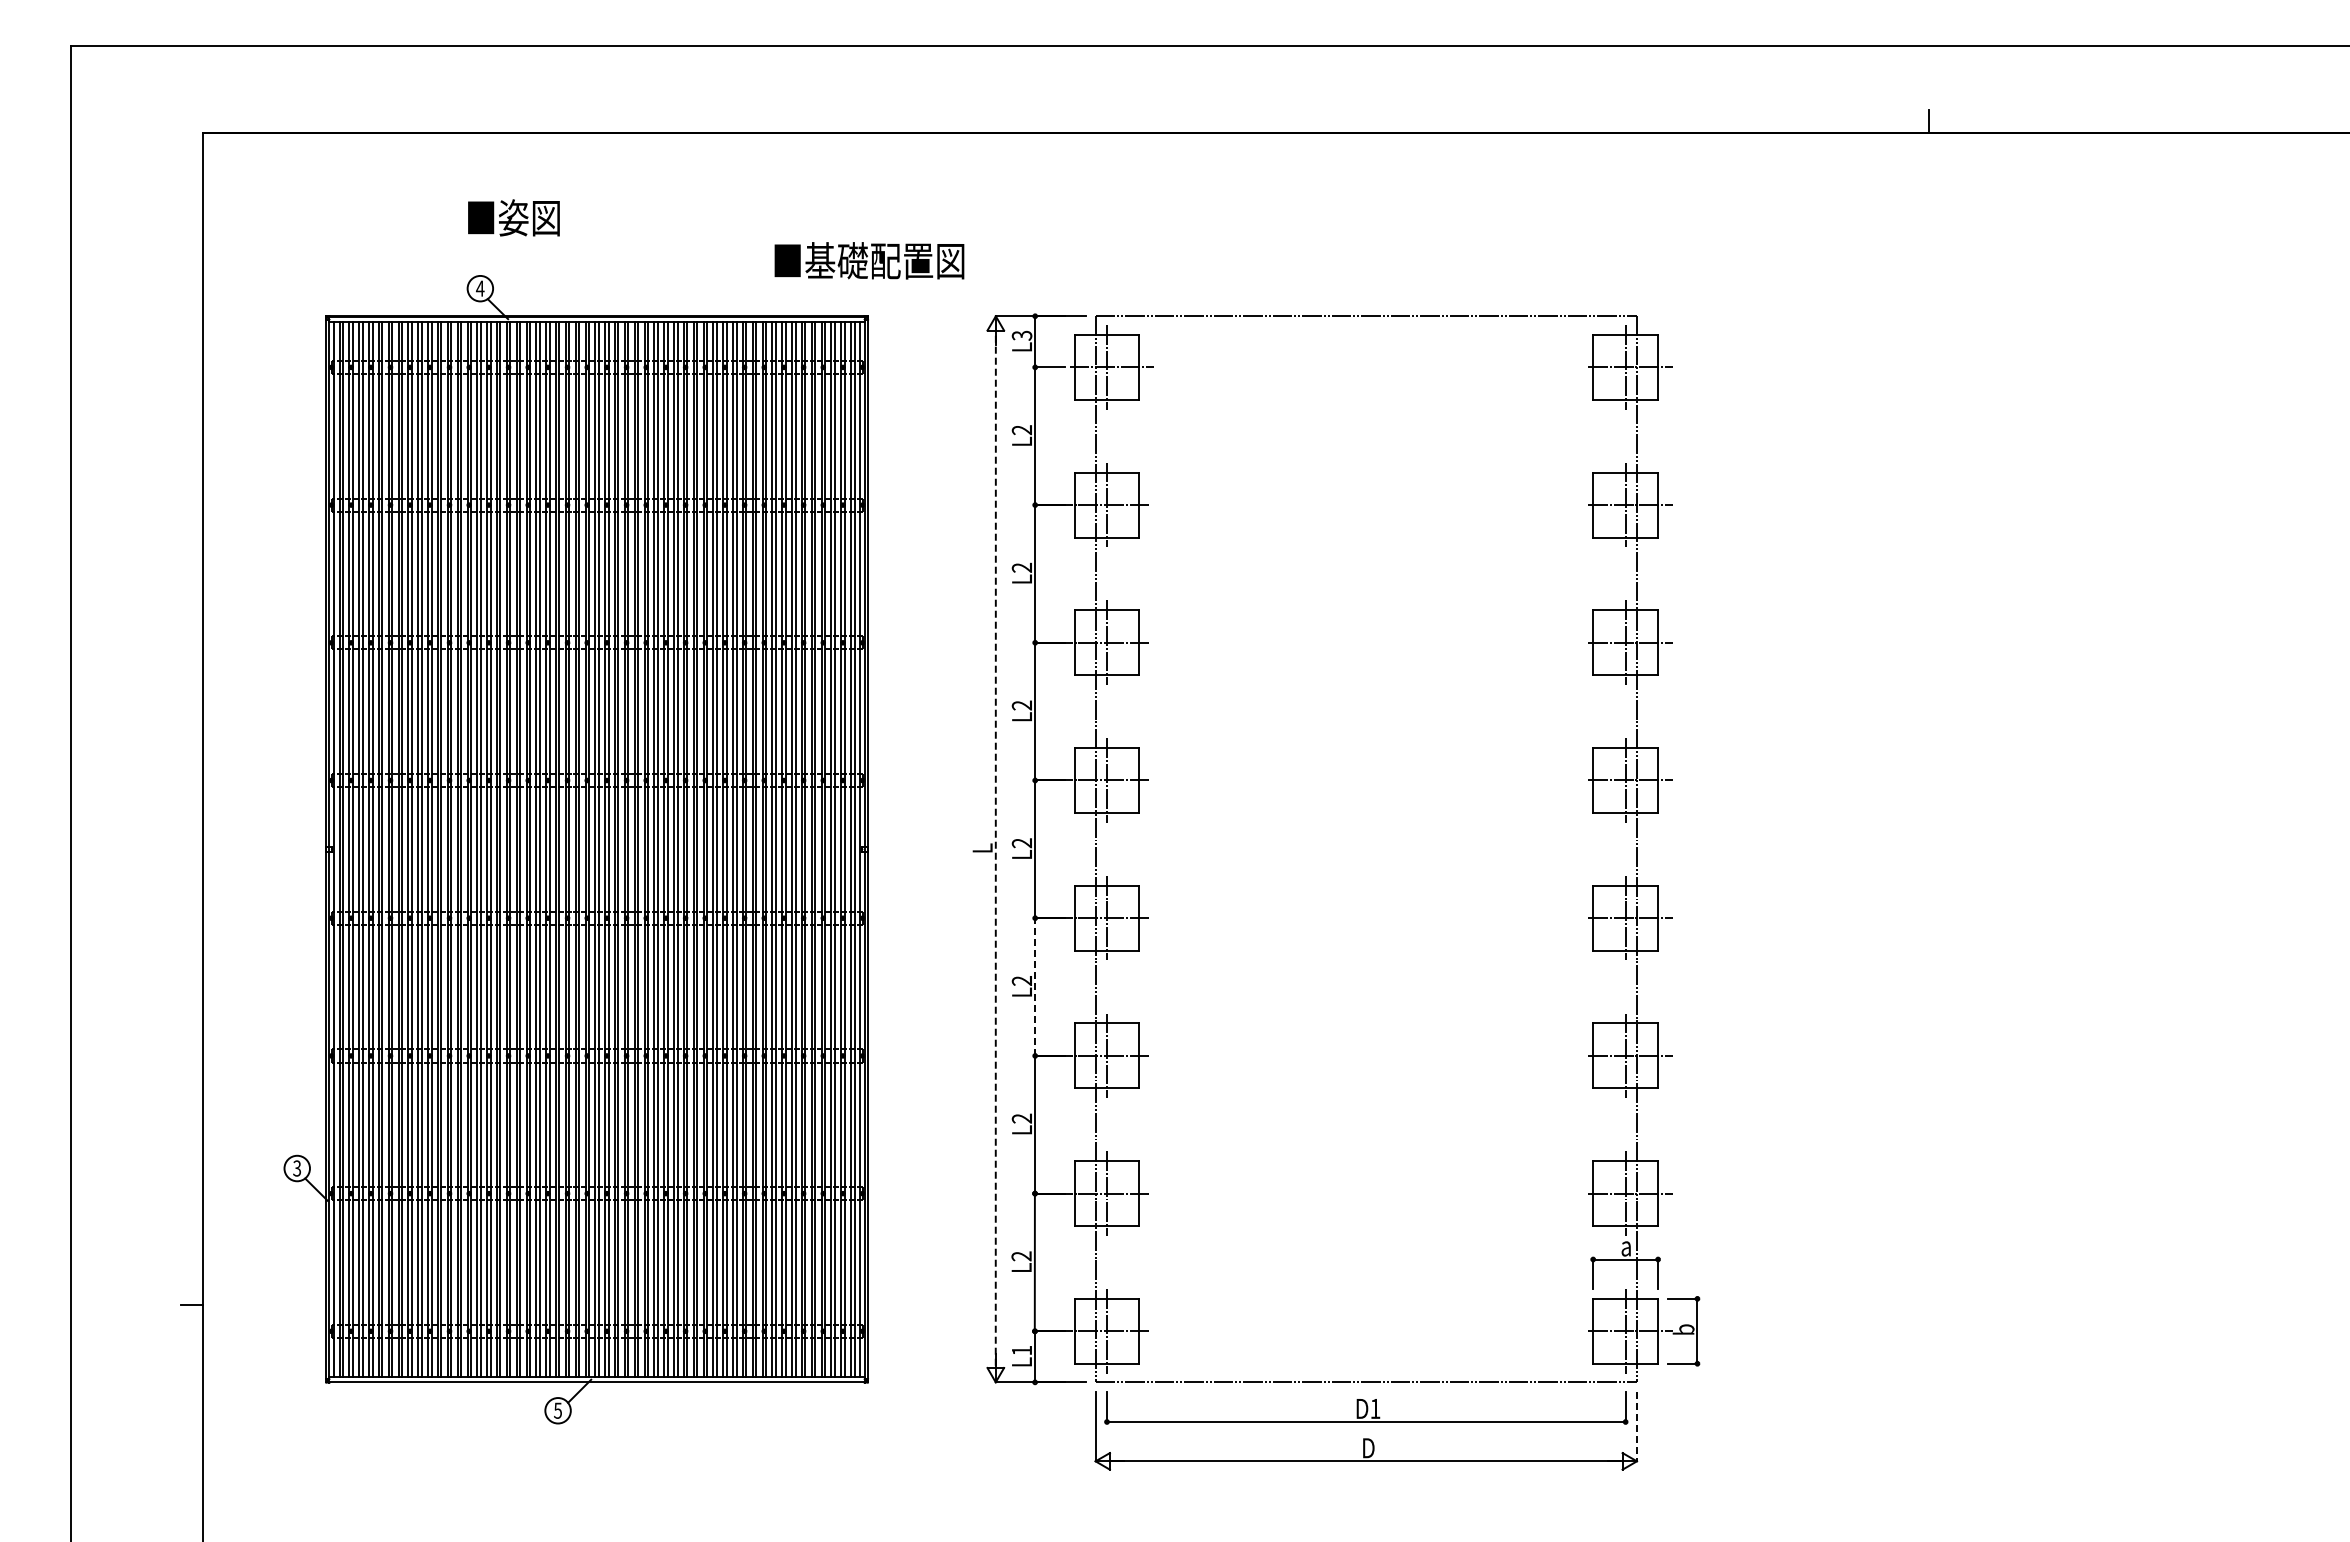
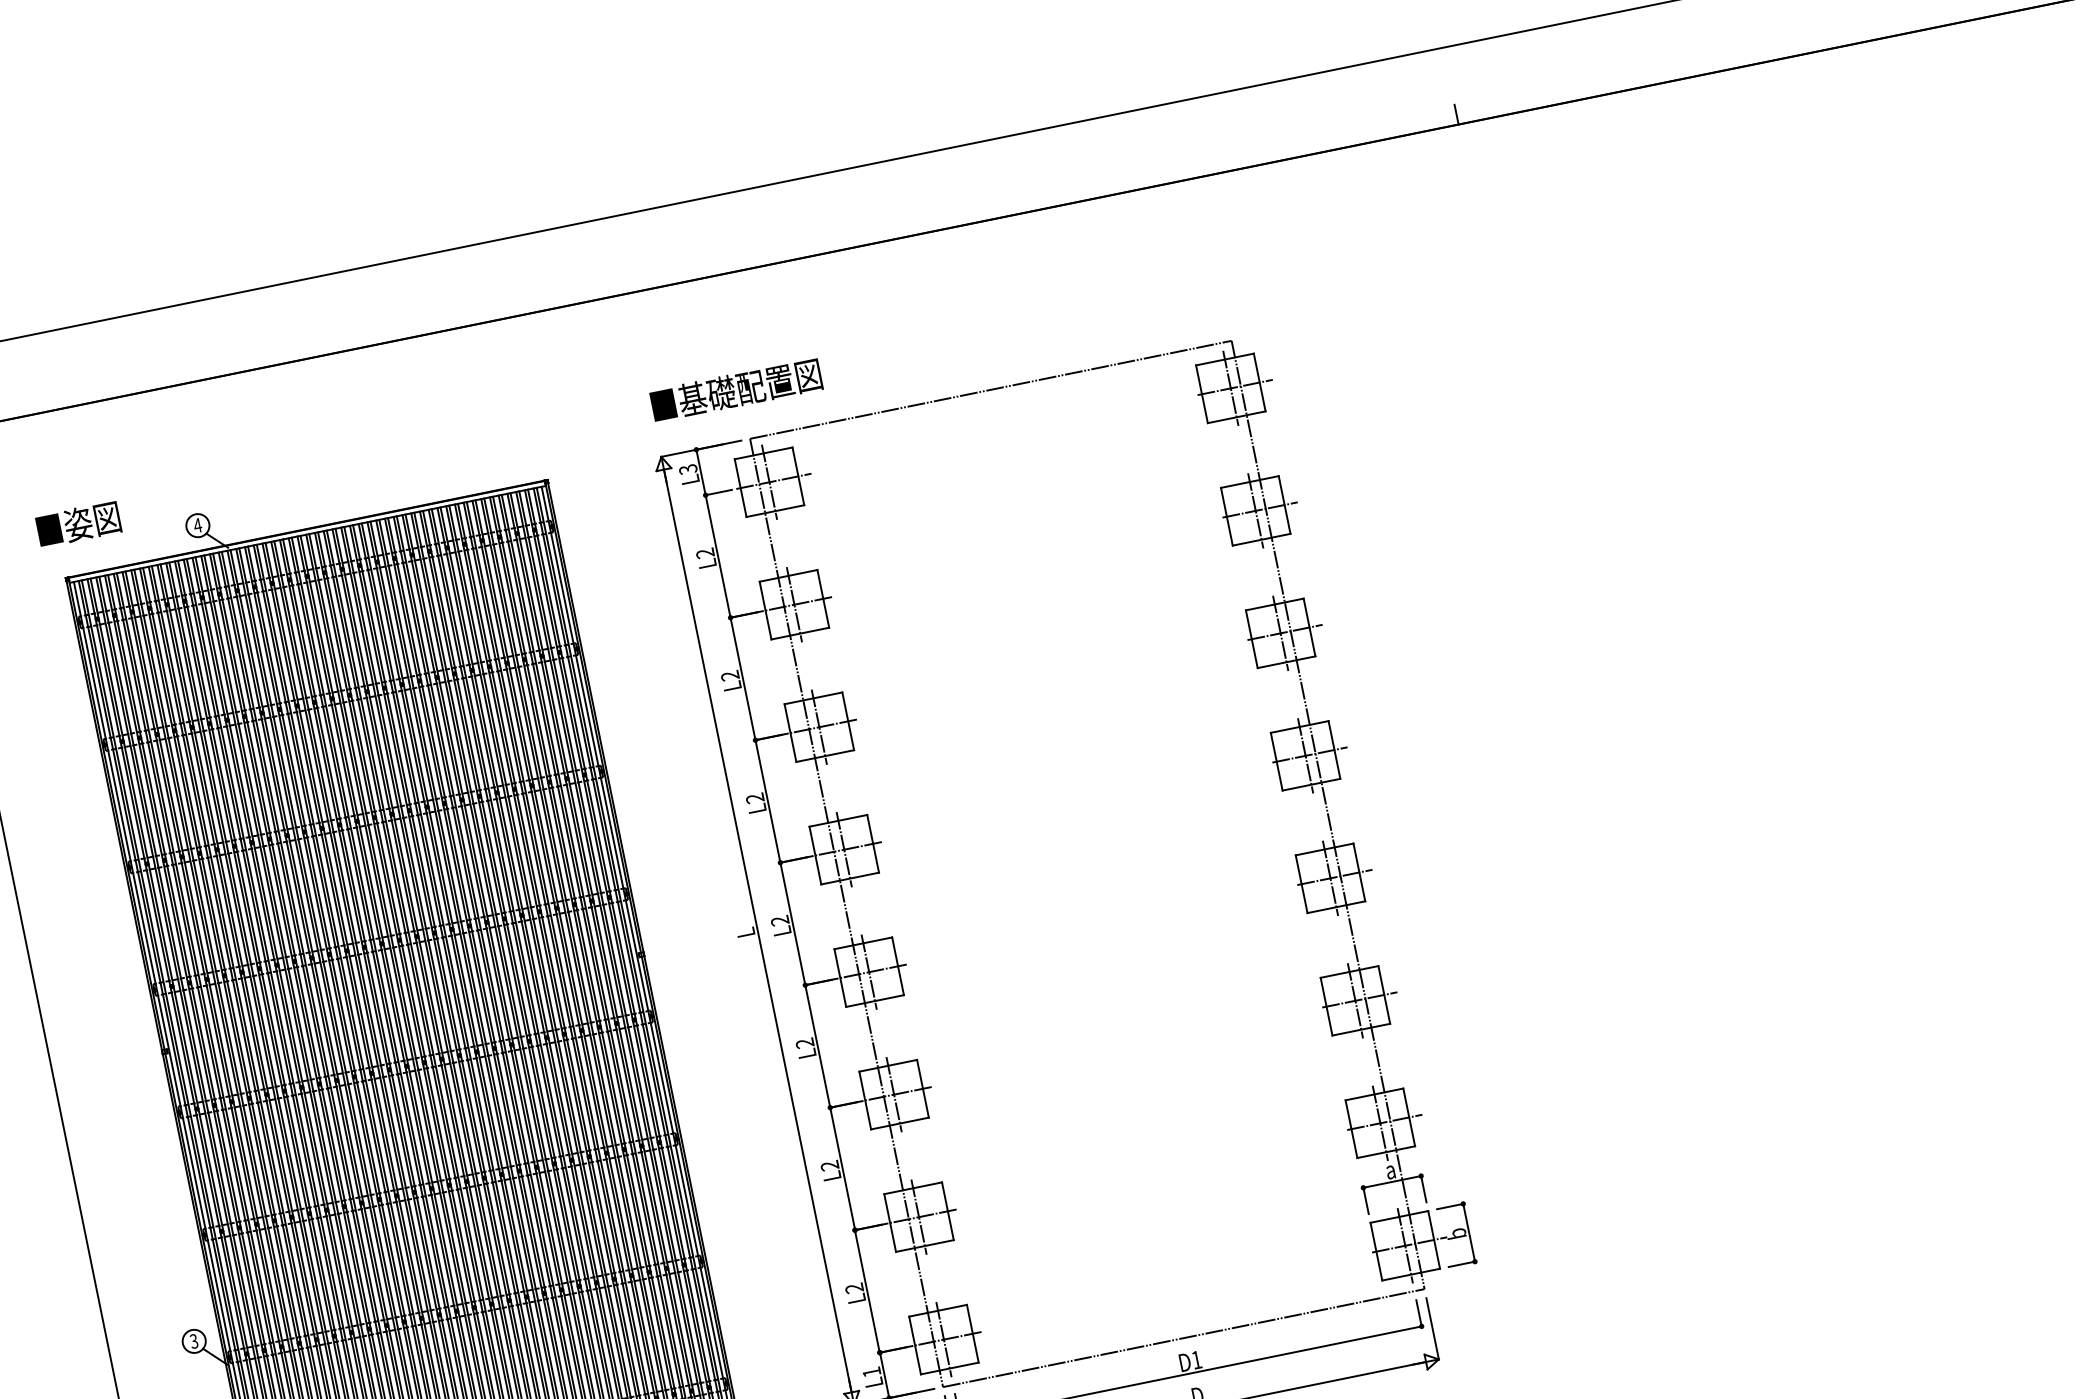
text: (513, 217) -> (78, 523), moved
text: (869, 260) -> (736, 389), moved
line: (995, 848) -> (757, 930), dashed -> solid
line: (1035, 987) -> (818, 1046), dashed -> solid
line: (1636, 1427) -> (1432, 1329), dashed -> solid

